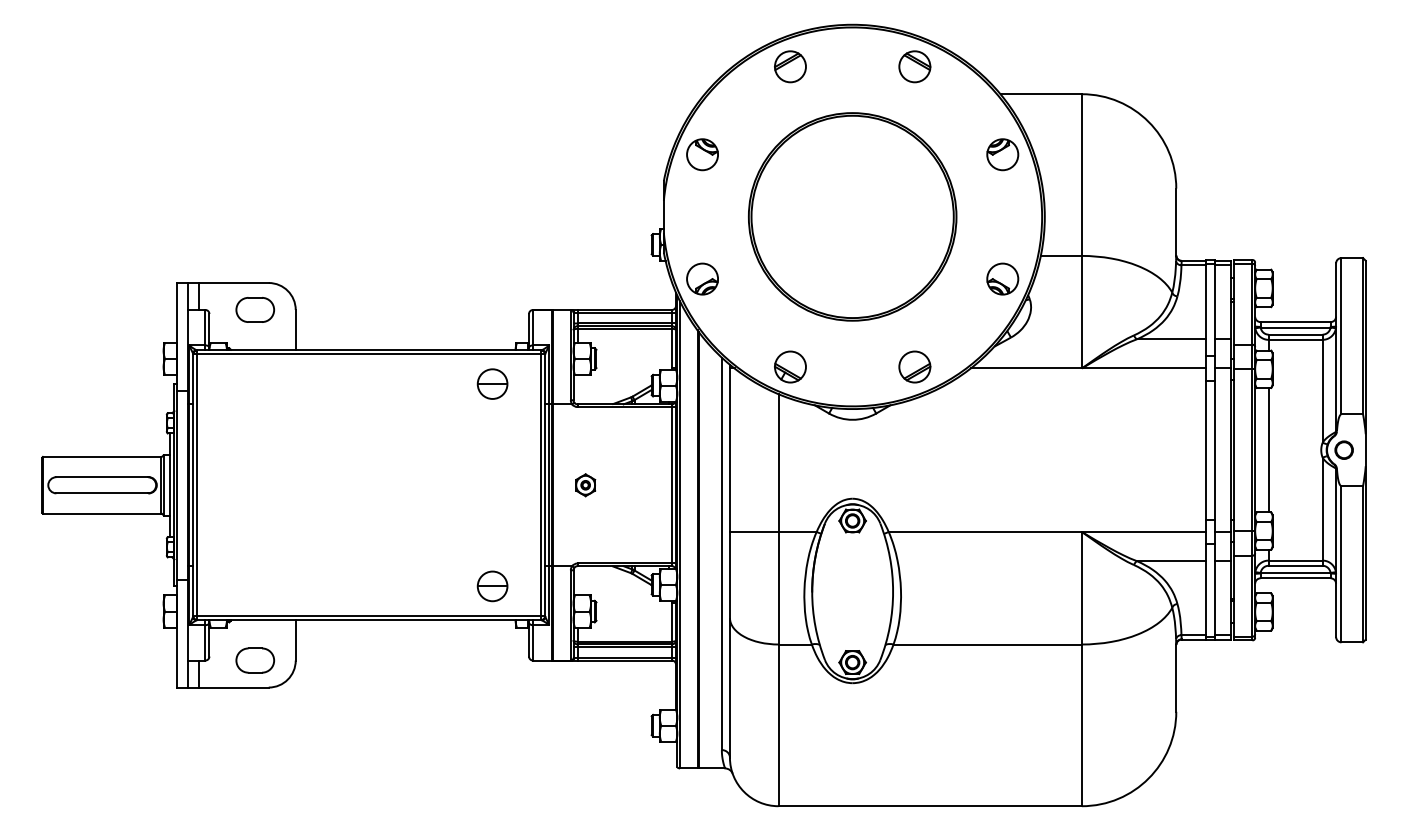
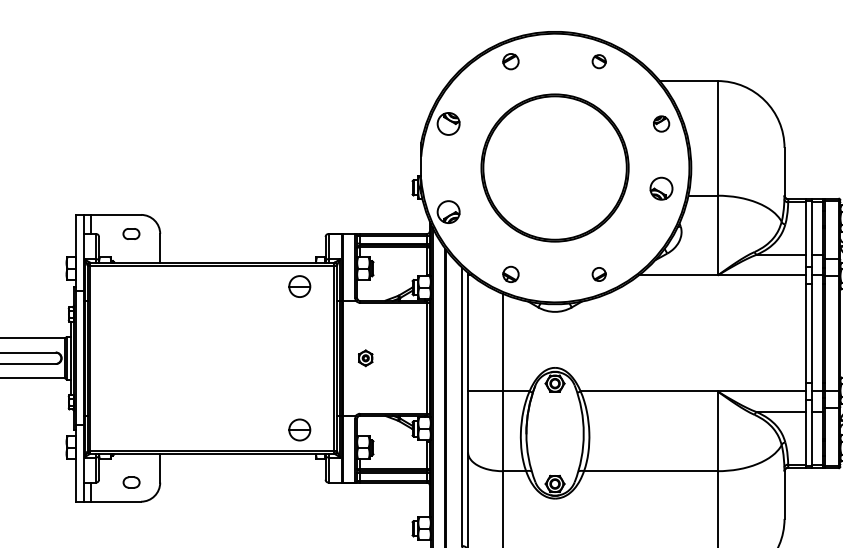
part: (790, 66) -> (511, 61), size x0.7
part: (914, 66) -> (598, 61), size x0.6
part: (1002, 154) -> (661, 123), size x0.7
part: (1002, 278) -> (661, 188), moved
part: (254, 309) -> (130, 233), size x0.6
part: (790, 366) -> (511, 274), size x0.7
part: (914, 366) -> (598, 274), size x0.6
part: (255, 660) -> (131, 482), size x0.6

